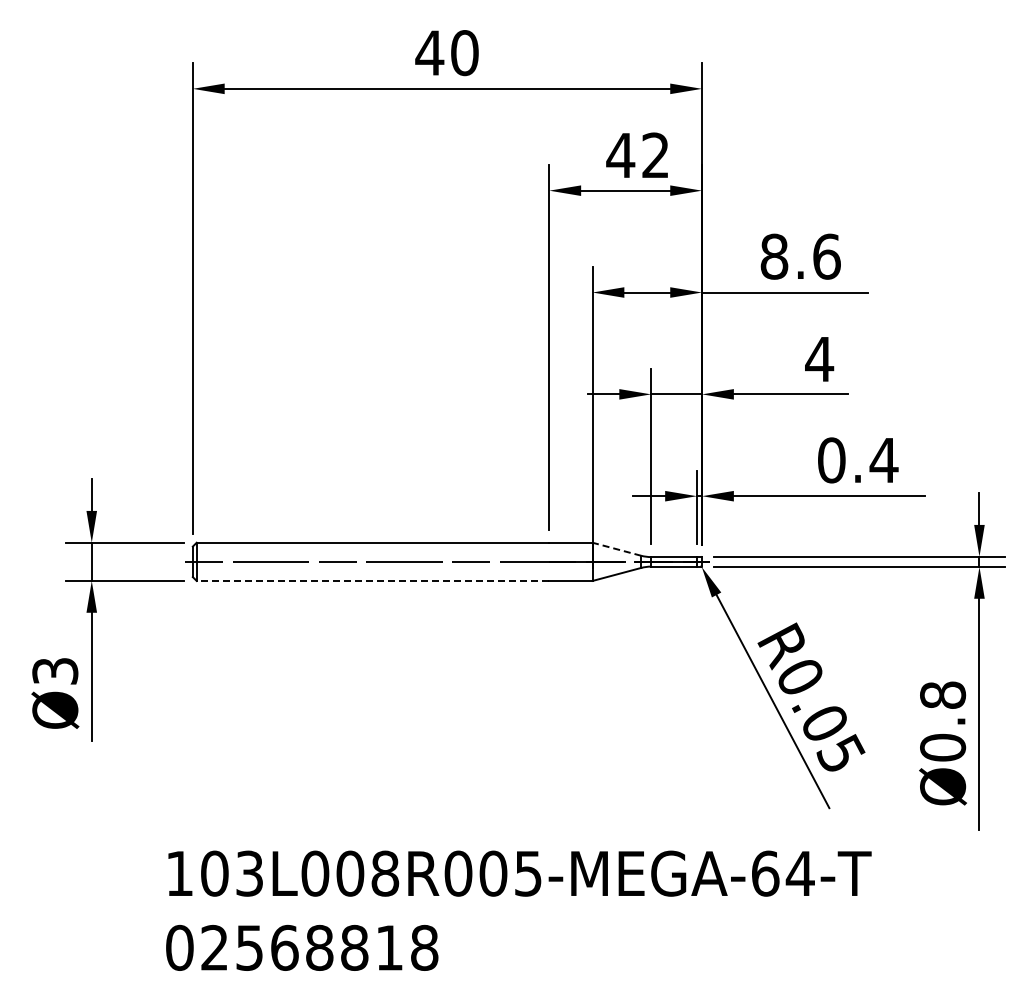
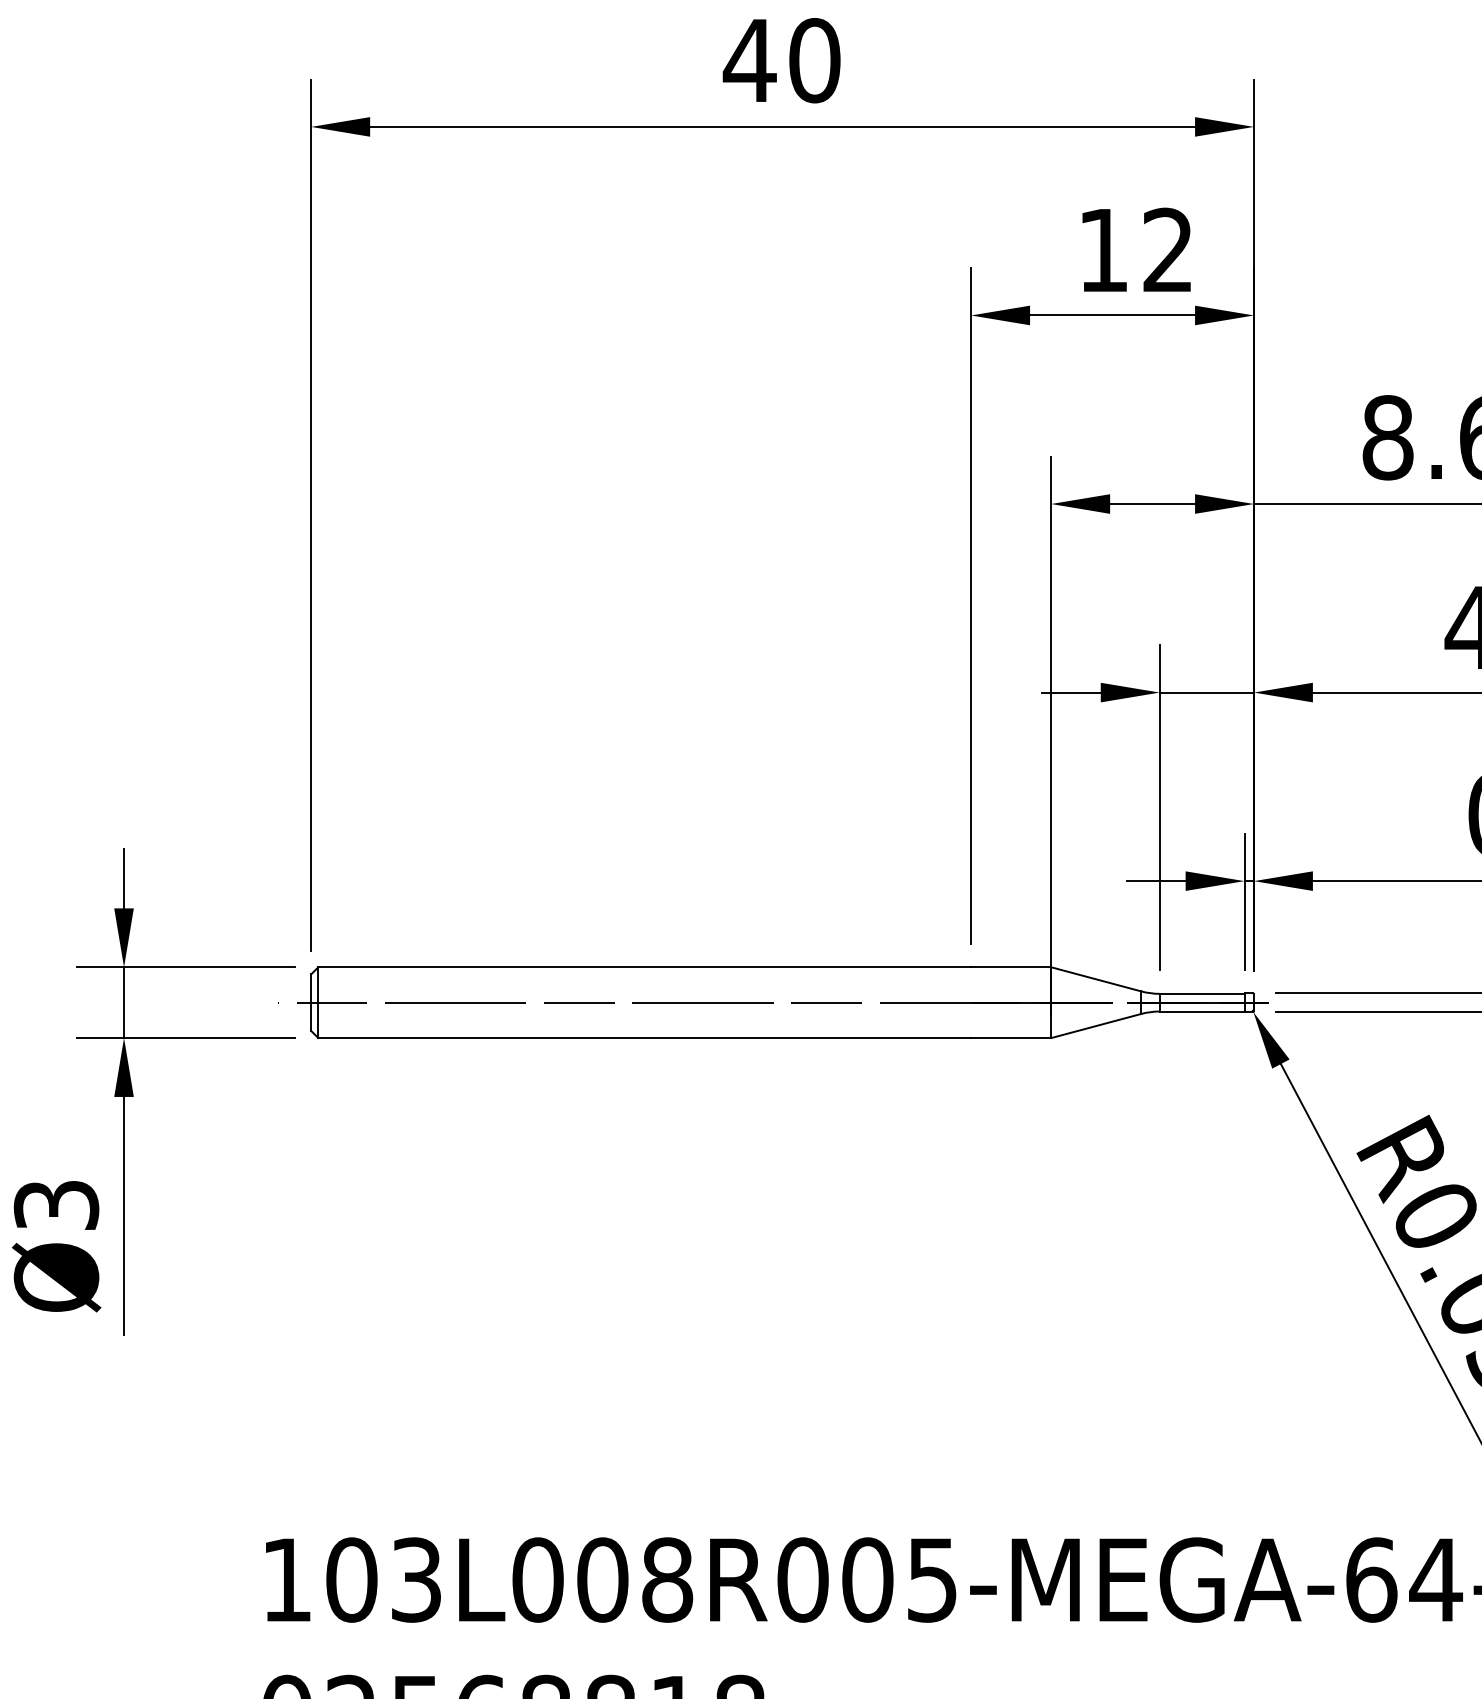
text: (620, 155) -> (1102, 250), 42 -> 12
line: (616, 549) -> (1095, 979), dashed -> solid
line: (372, 580) -> (643, 1037), dashed -> solid

